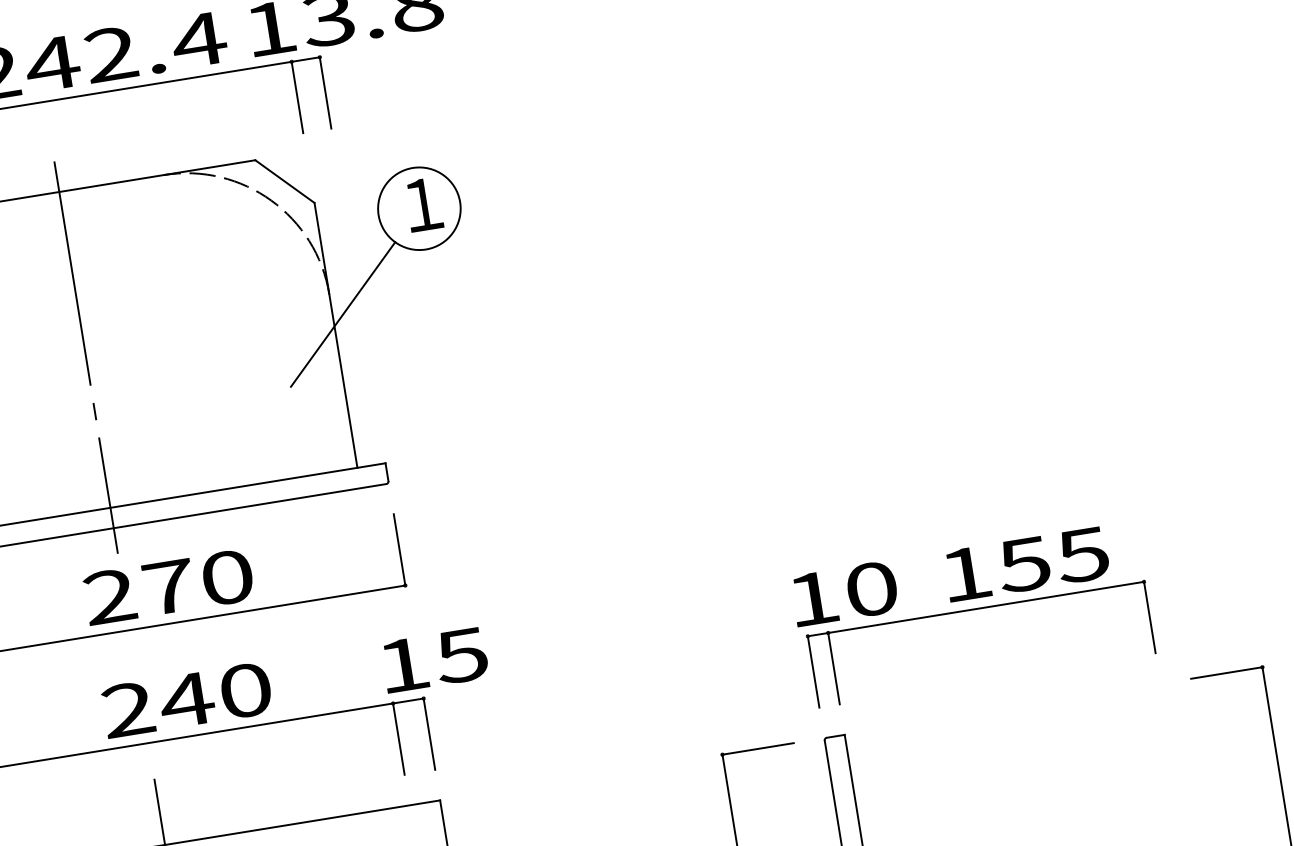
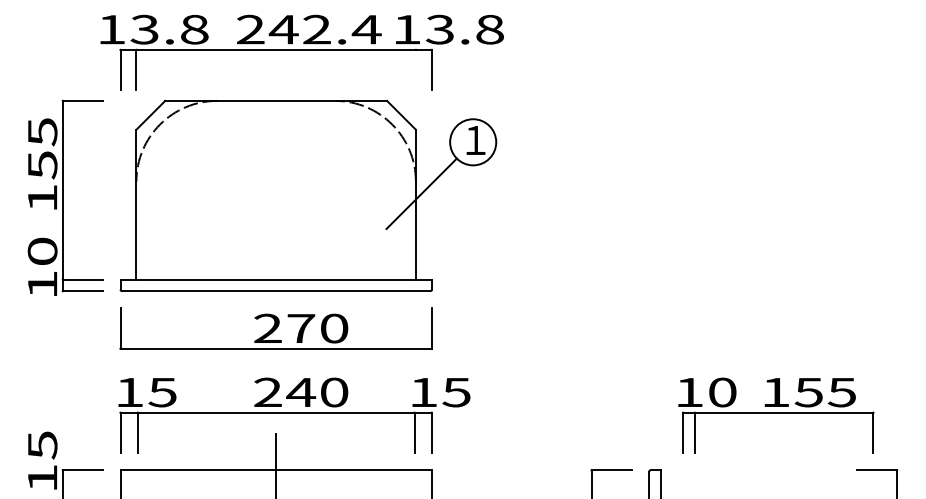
line: (296, 96) -> (415, 69), removed
line: (86, 357) -> (276, 194), removed
part: (973, 614) -> (776, 415), moved

